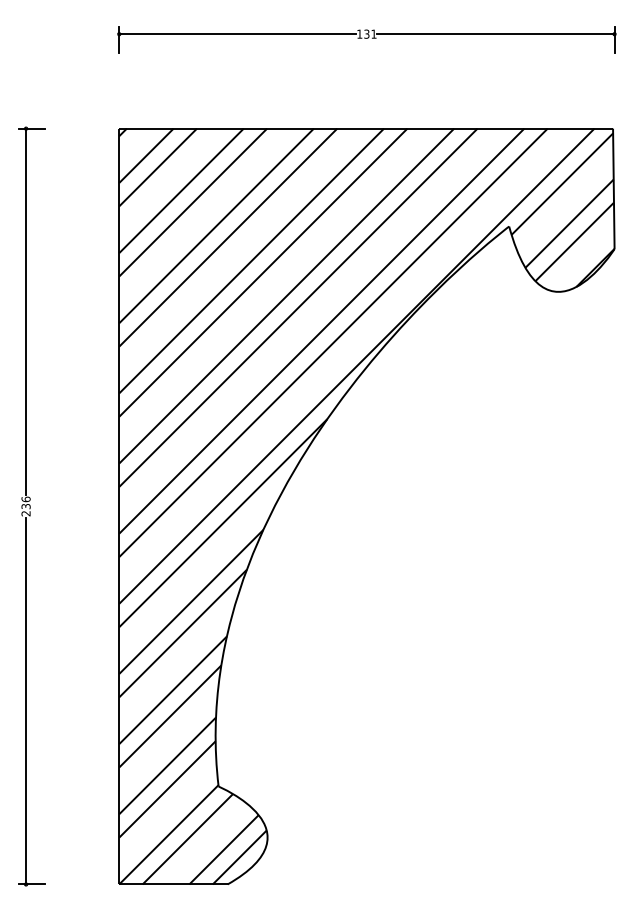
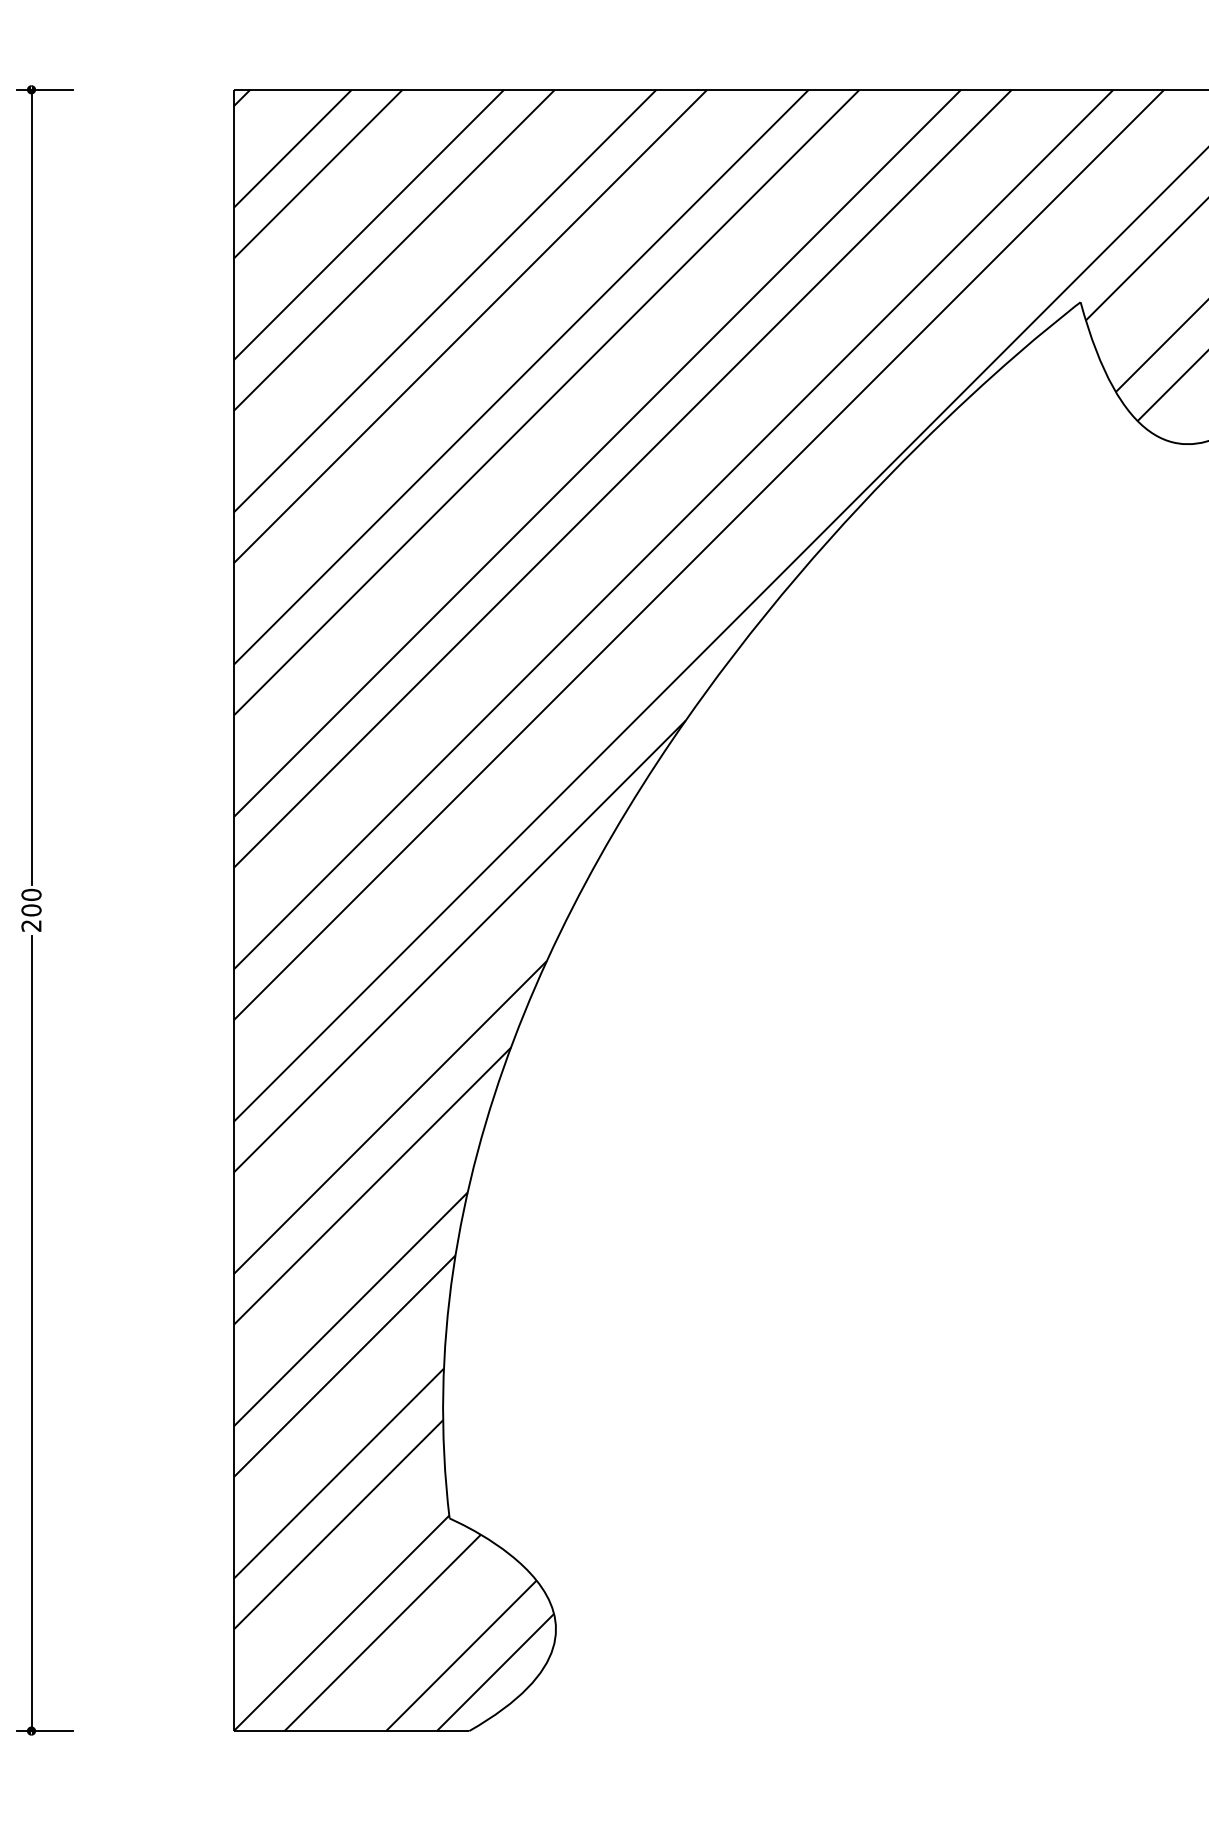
text: (25, 502) -> (30, 901), 236 -> 200

